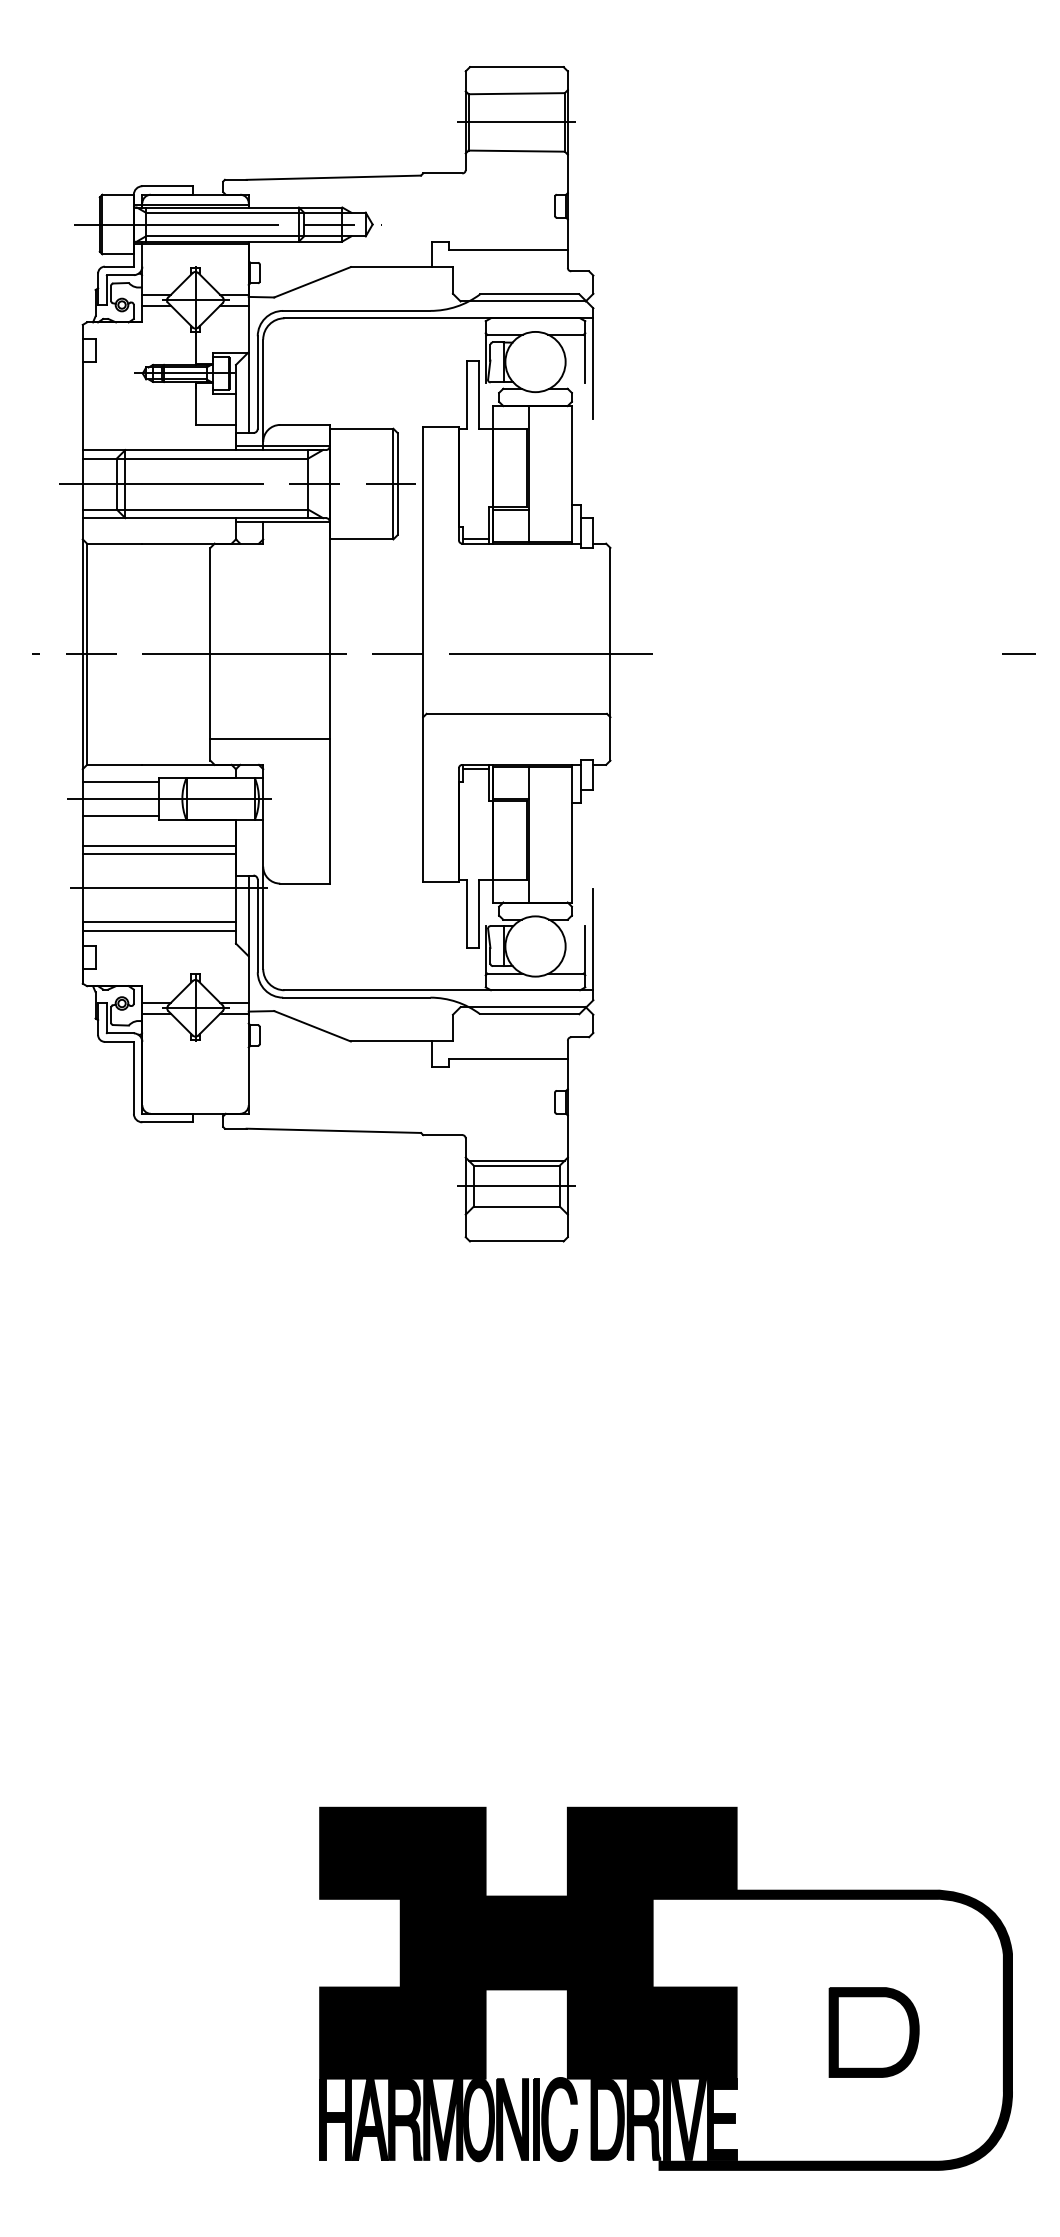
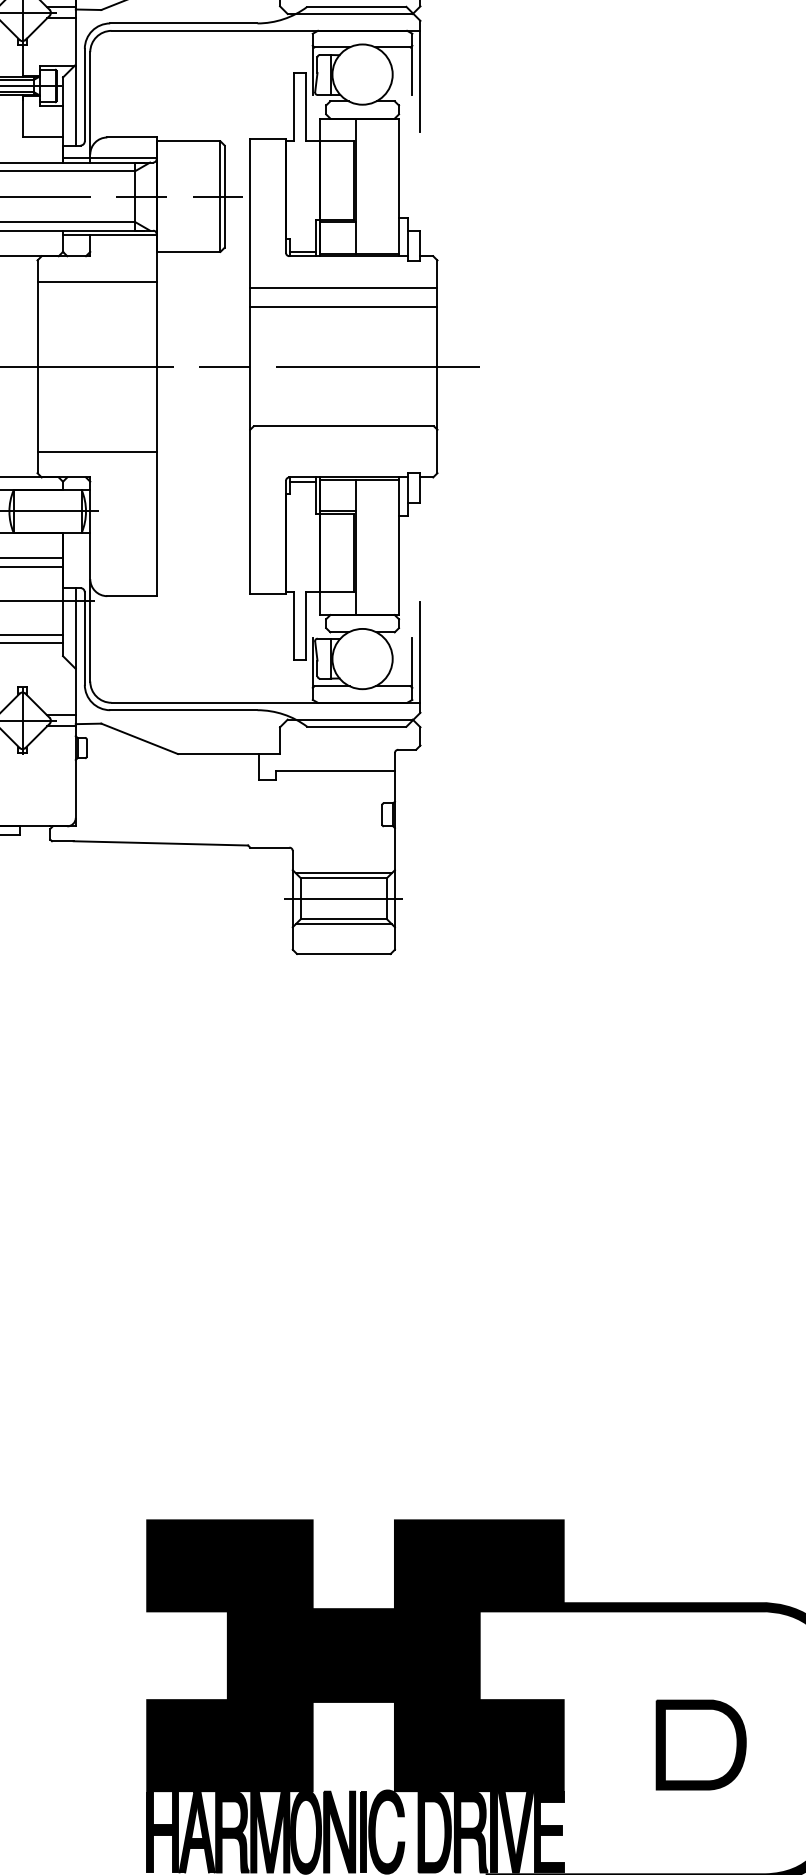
line: (269, 569) -> (96, 282), added
line: (516, 575) -> (343, 288), added
line: (516, 594) -> (343, 307), added
line: (516, 1211) -> (343, 924), added

